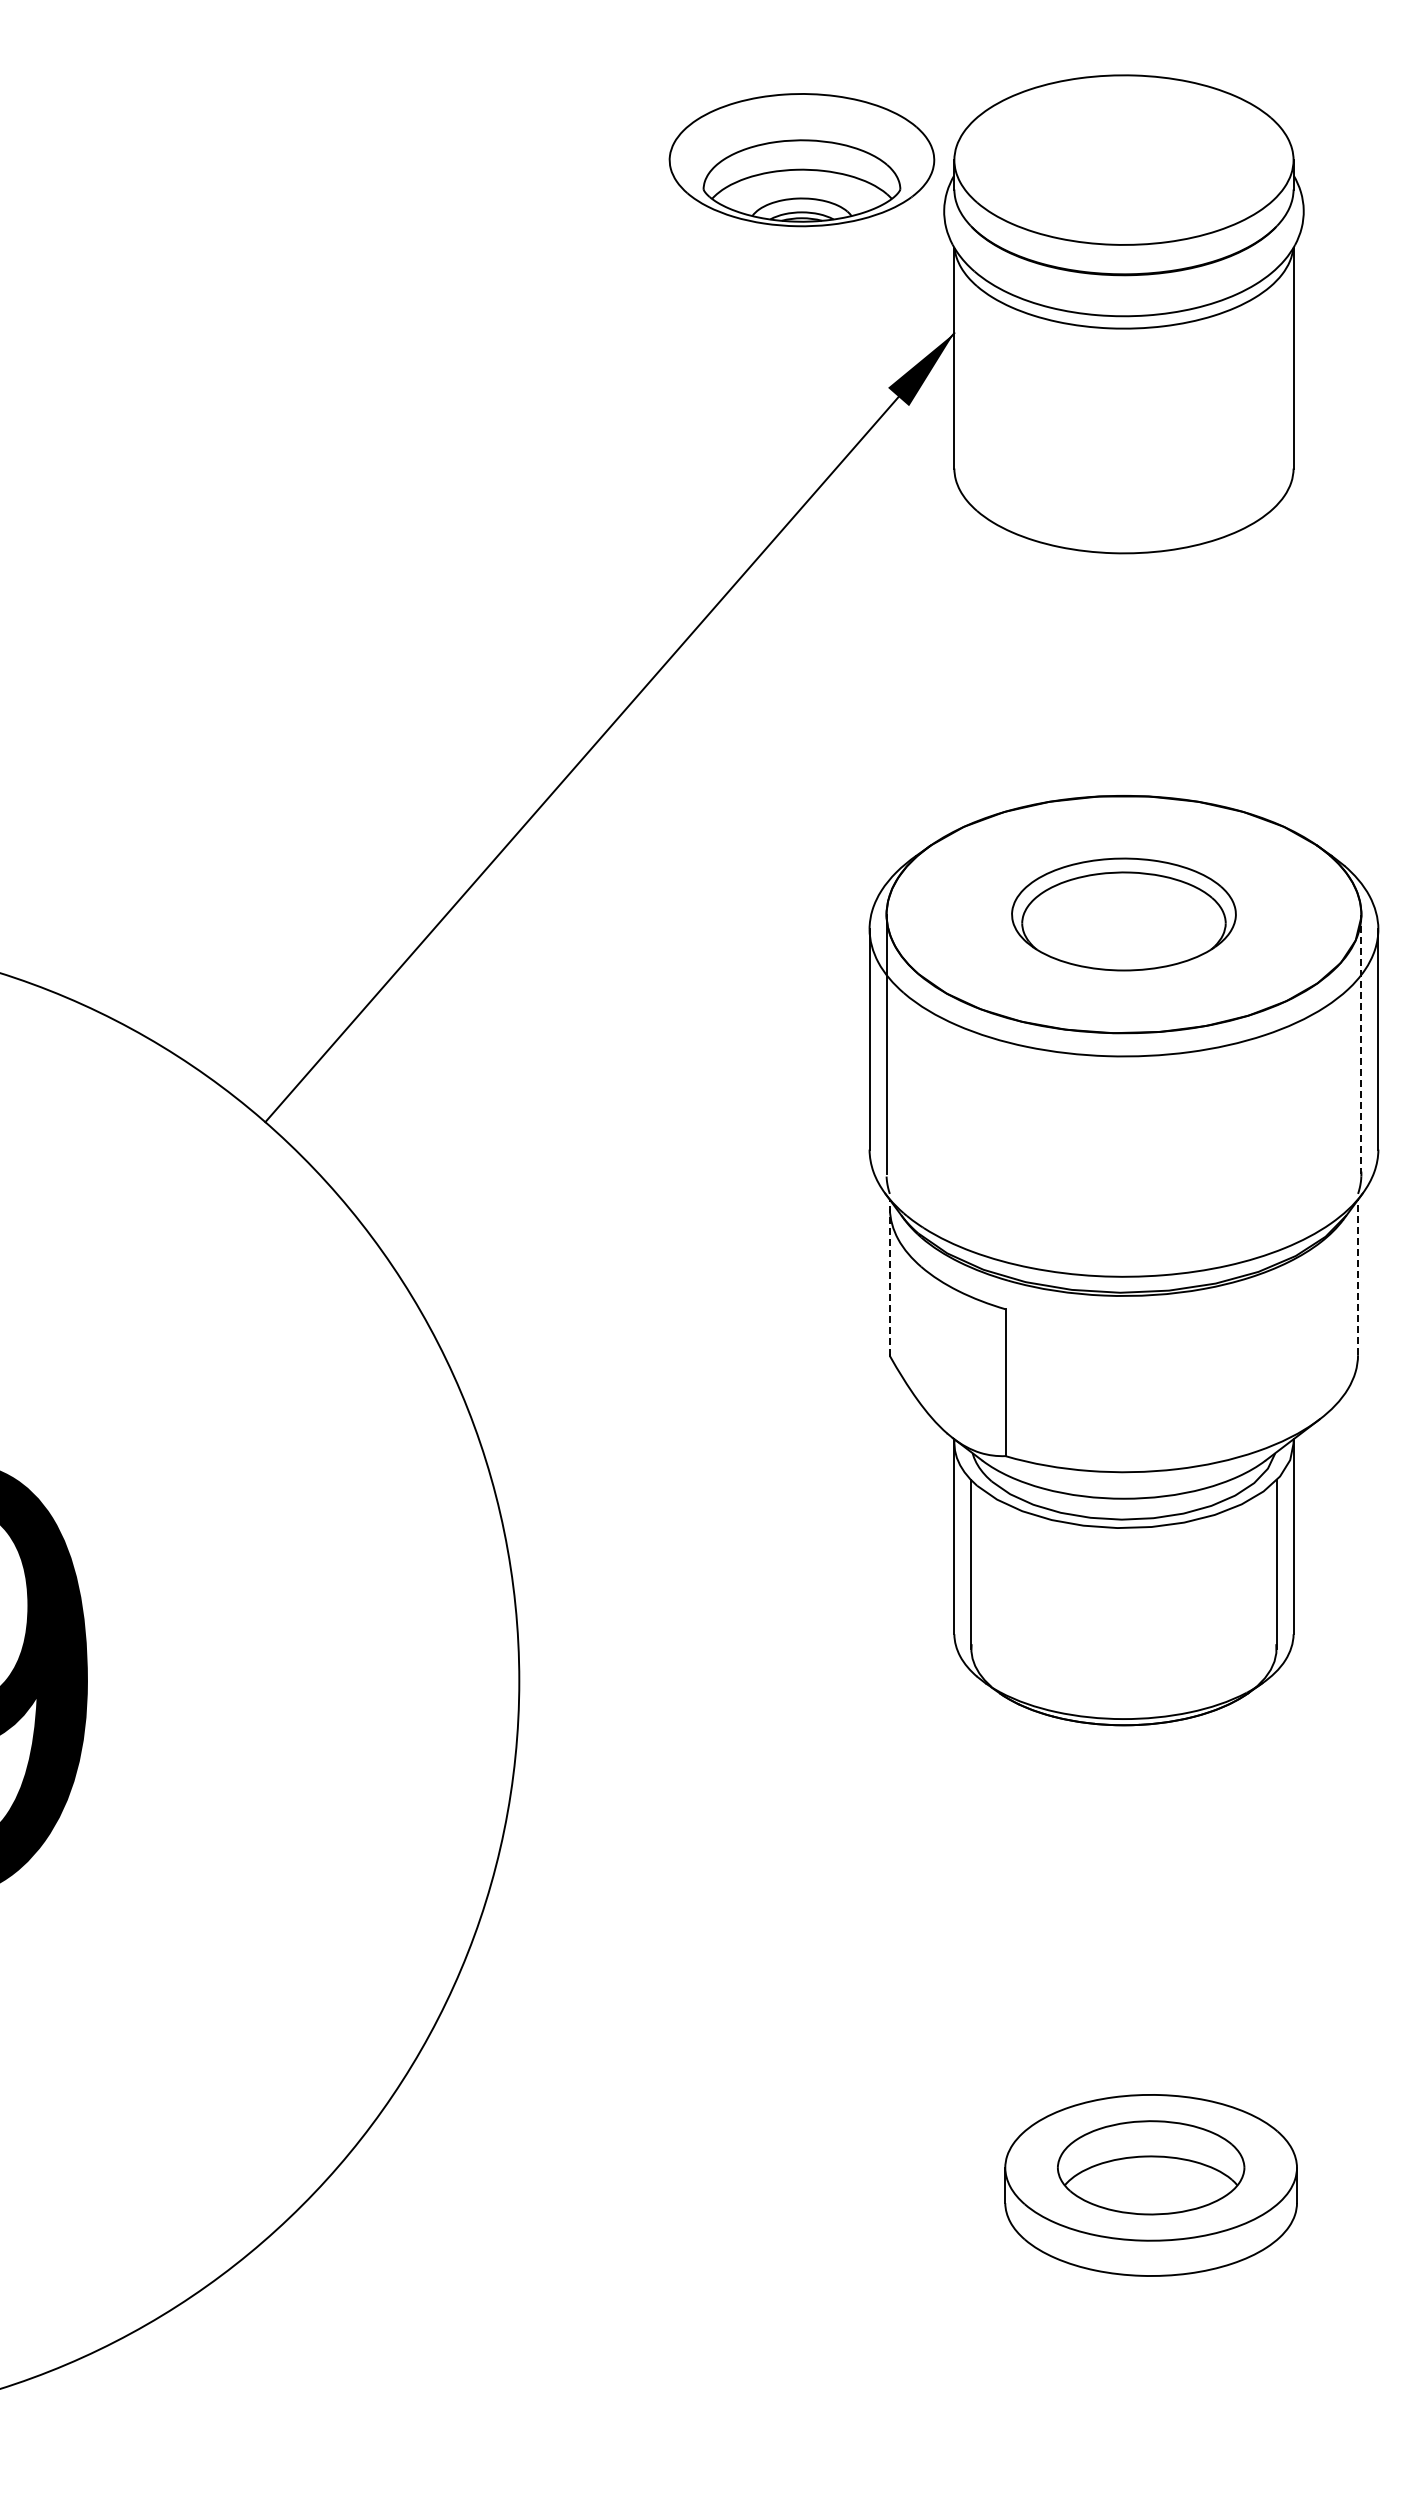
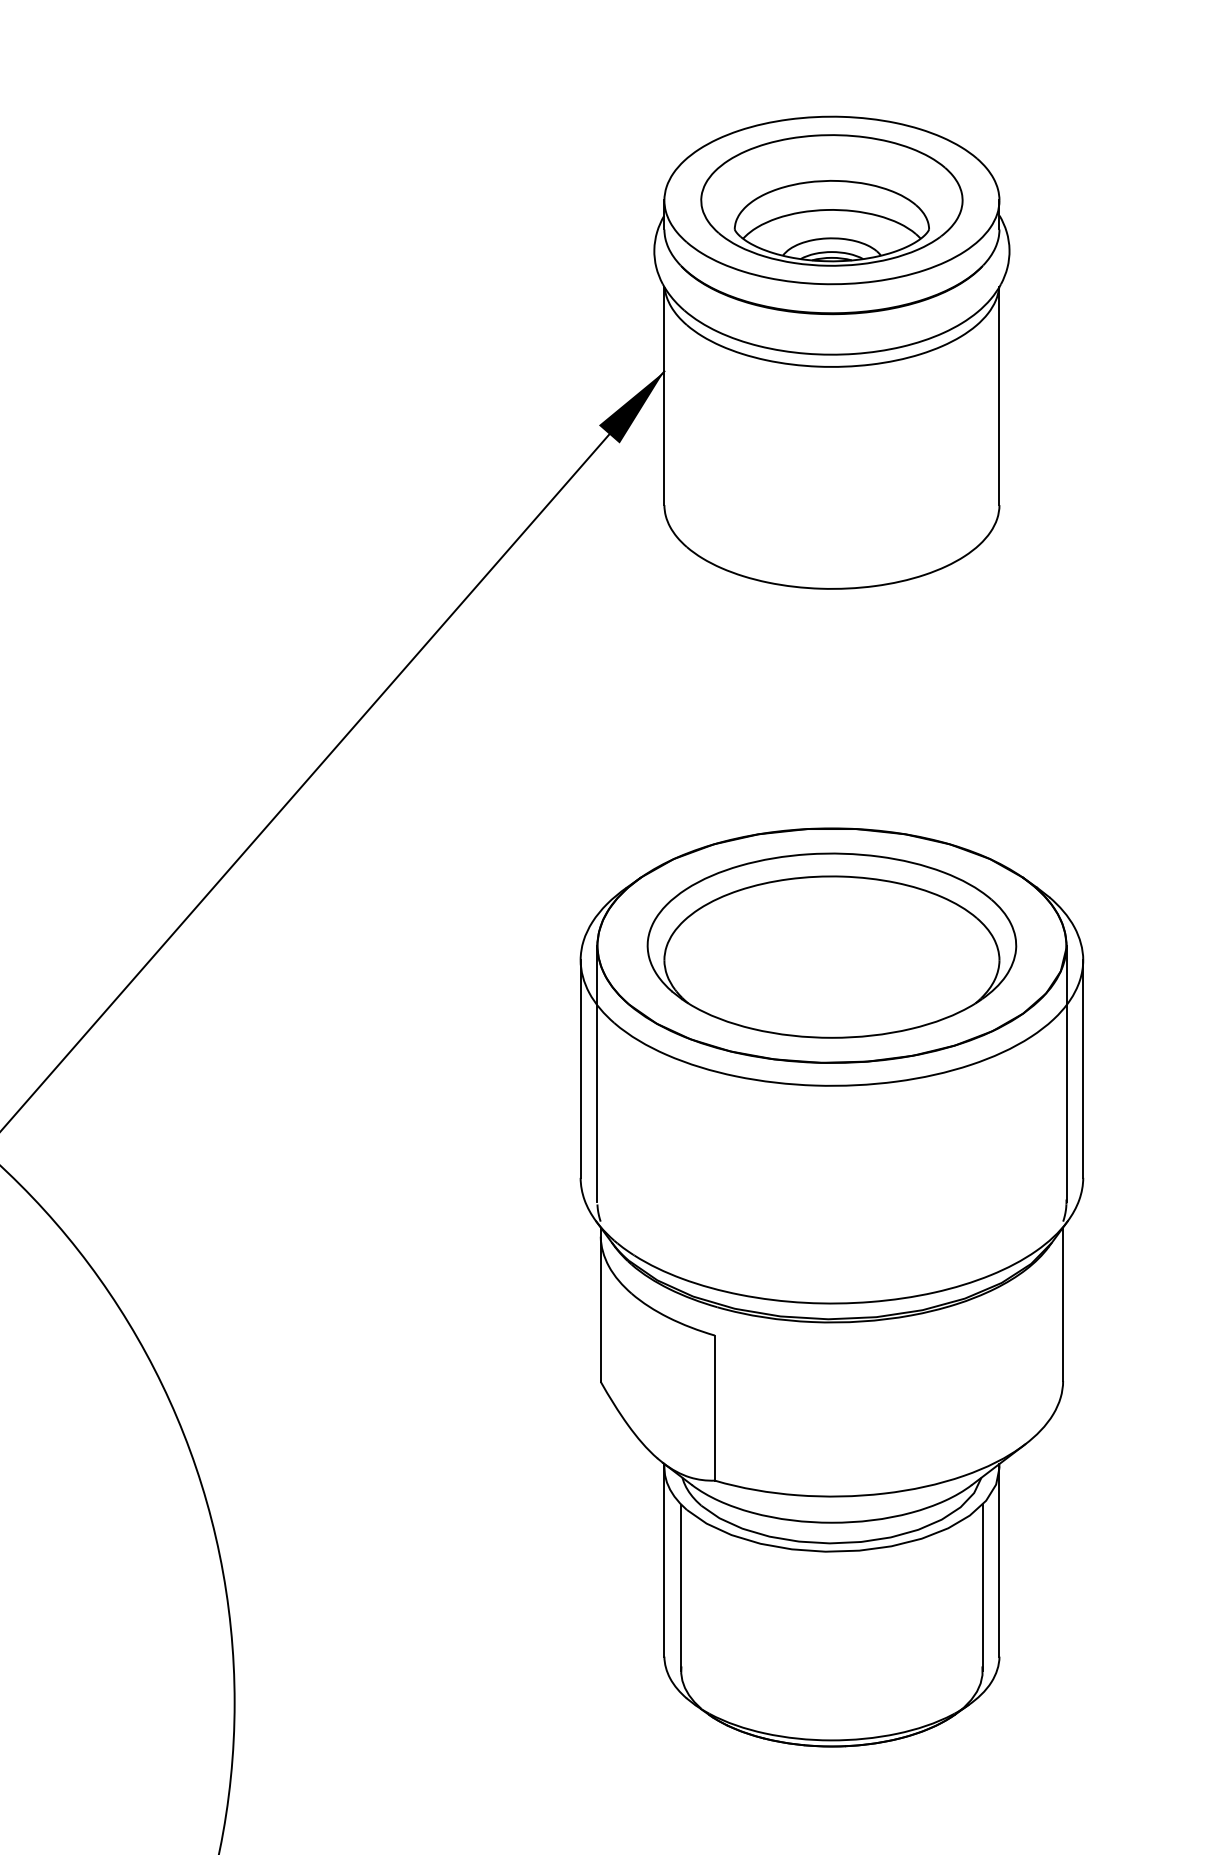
part: (801, 160) -> (831, 200), moved
part: (1123, 914) -> (831, 945), size x1.67
line: (1361, 1044) -> (1066, 1074), dashed -> solid
line: (889, 1277) -> (600, 1304), dashed -> solid
line: (1358, 1277) -> (1063, 1304), dashed -> solid

